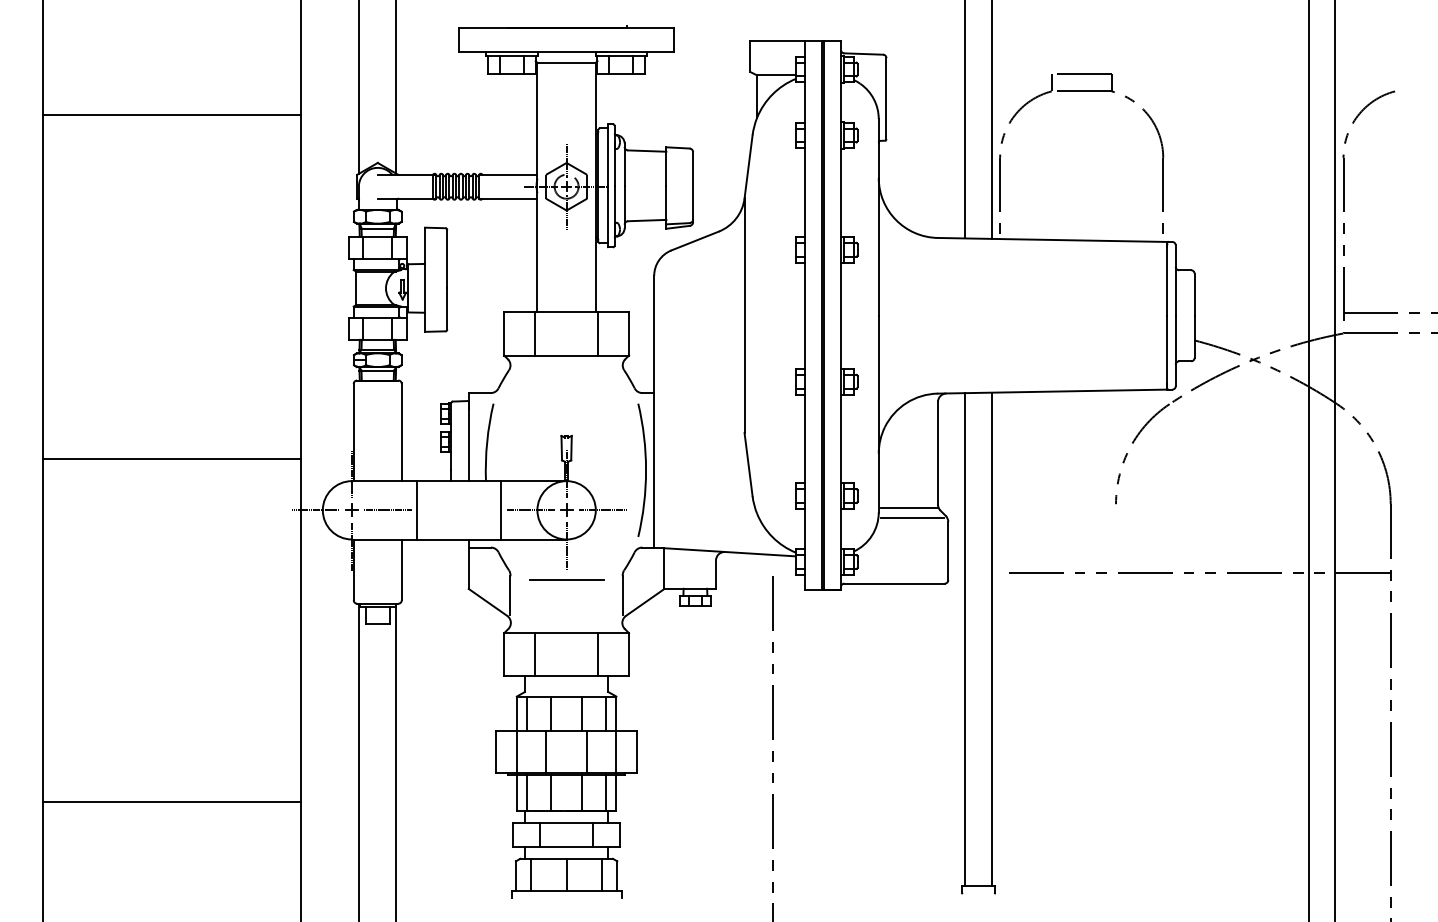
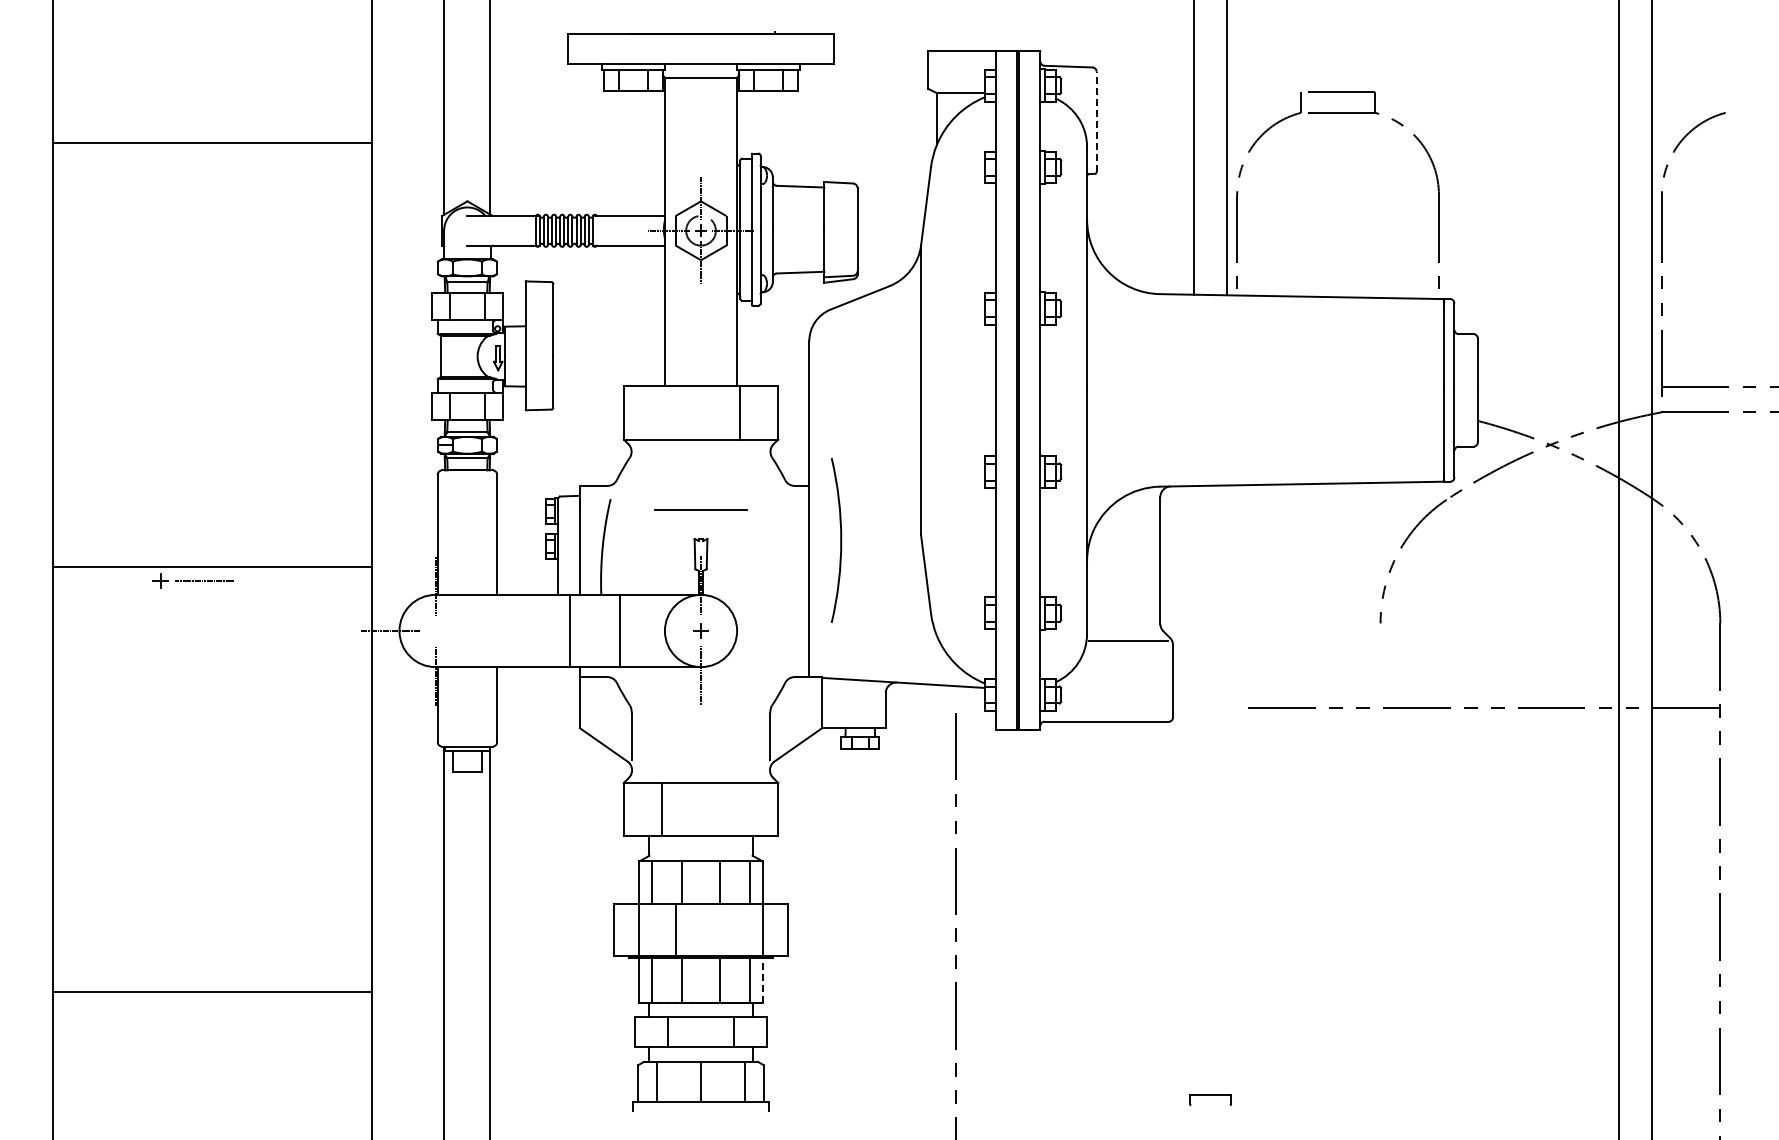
line: (886, 98) -> (1096, 121), solid -> dashed
line: (535, 333) -> (662, 412), removed
arc: (645, 470) -> (840, 540), moved
line: (909, 508) -> (1125, 628), removed
part: (377, 509) -> (192, 580), moved
line: (417, 509) -> (569, 630), moved
line: (530, 510) -> (656, 631), removed
line: (602, 510) -> (745, 631), removed
line: (566, 579) -> (700, 509), moved
line: (965, 639) -> (1194, 790), removed
line: (992, 639) -> (1227, 790), removed
line: (597, 654) -> (739, 809), removed
line: (587, 752) -> (726, 930), removed
line: (616, 792) -> (762, 979), solid -> dashed

